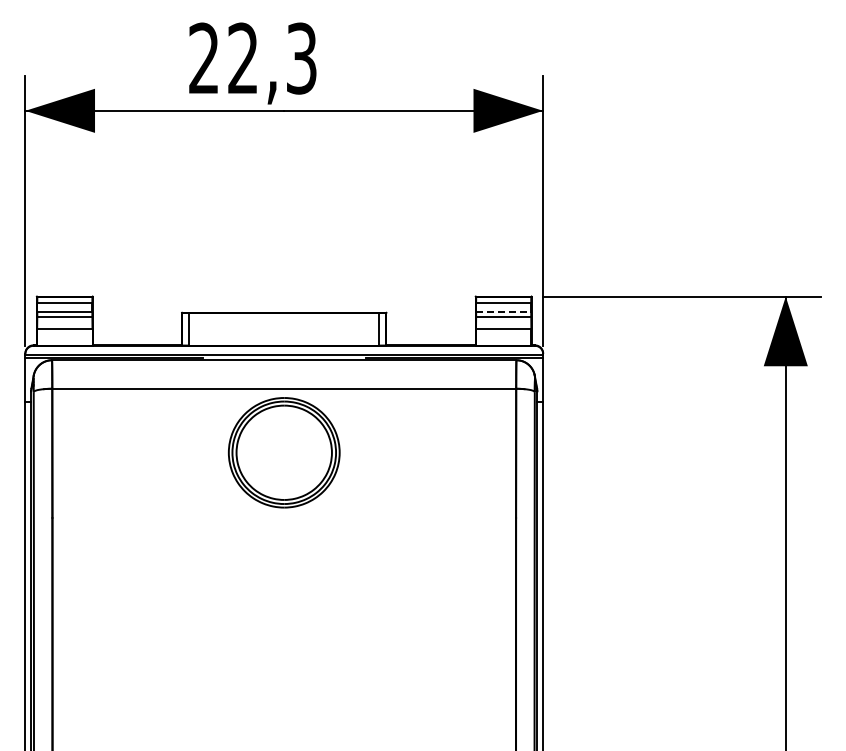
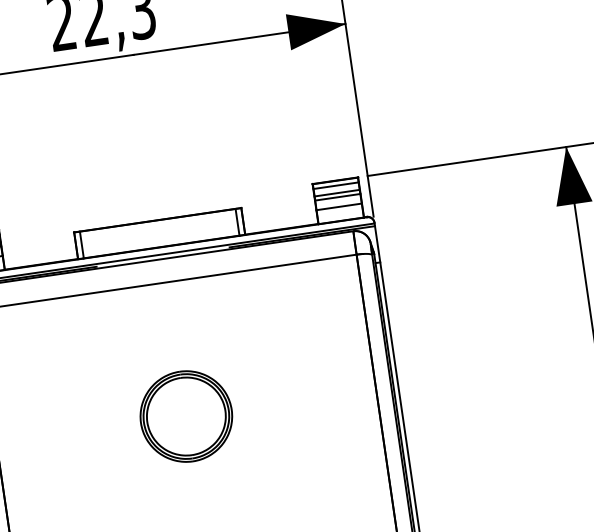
line: (503, 311) -> (336, 192), dashed -> solid
part: (284, 452) -> (186, 416), moved

